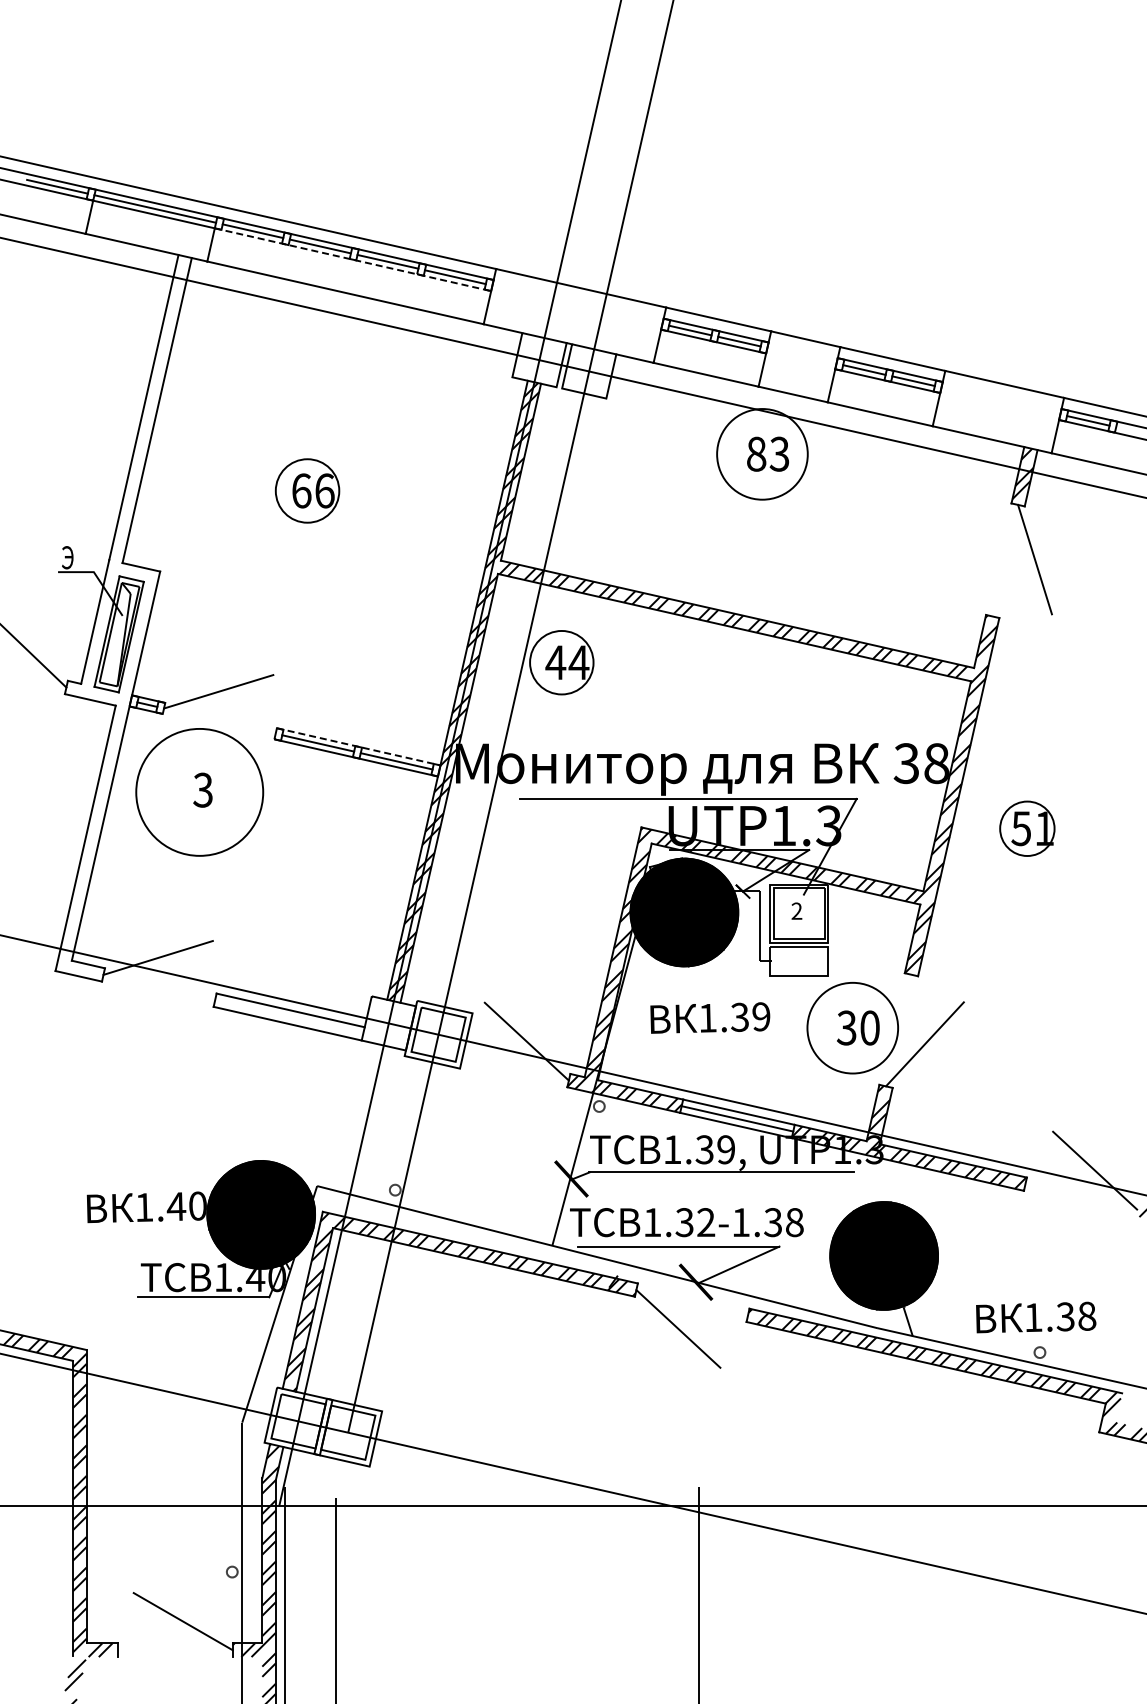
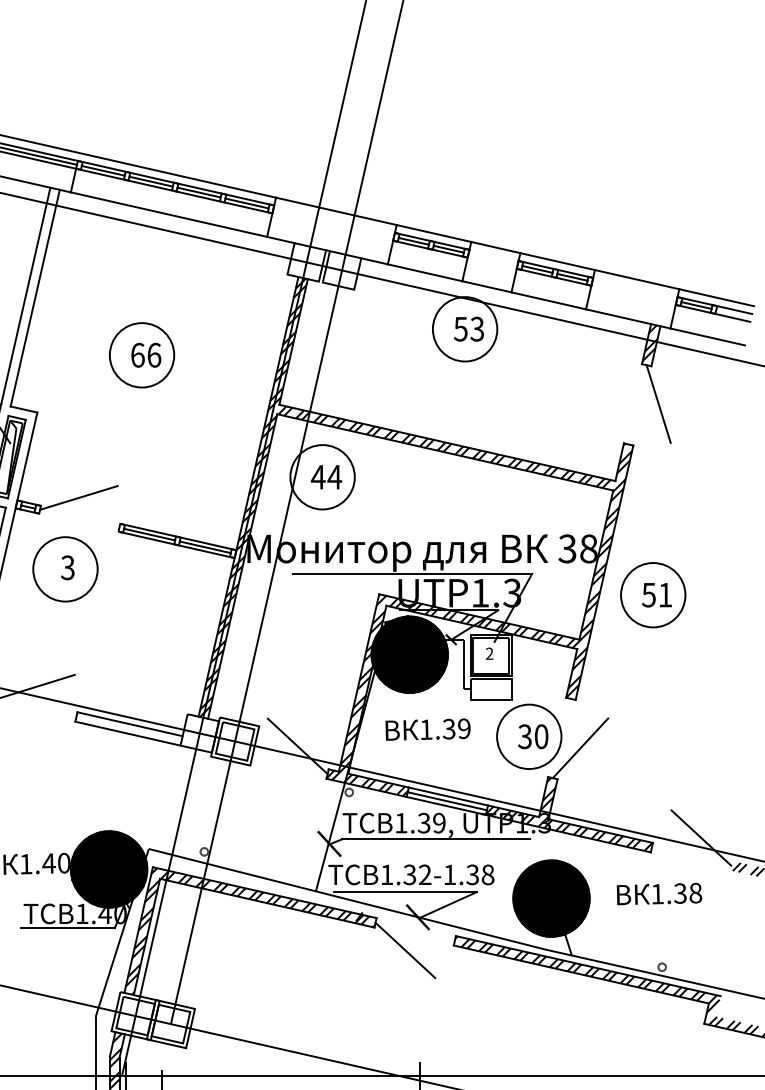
line: (353, 259) -> (174, 190), dashed -> solid
text: (756, 453) -> (460, 328), 83 -> 53
circle: (307, 490) -> (142, 354), size x1.43
circle: (561, 662) -> (322, 477), size x1.43
line: (358, 746) -> (178, 536), dashed -> solid
circle: (199, 792) -> (65, 569), size x0.71
circle: (1027, 828) -> (653, 595), size x1.67
text: (1036, 1317) -> (659, 894), moved

